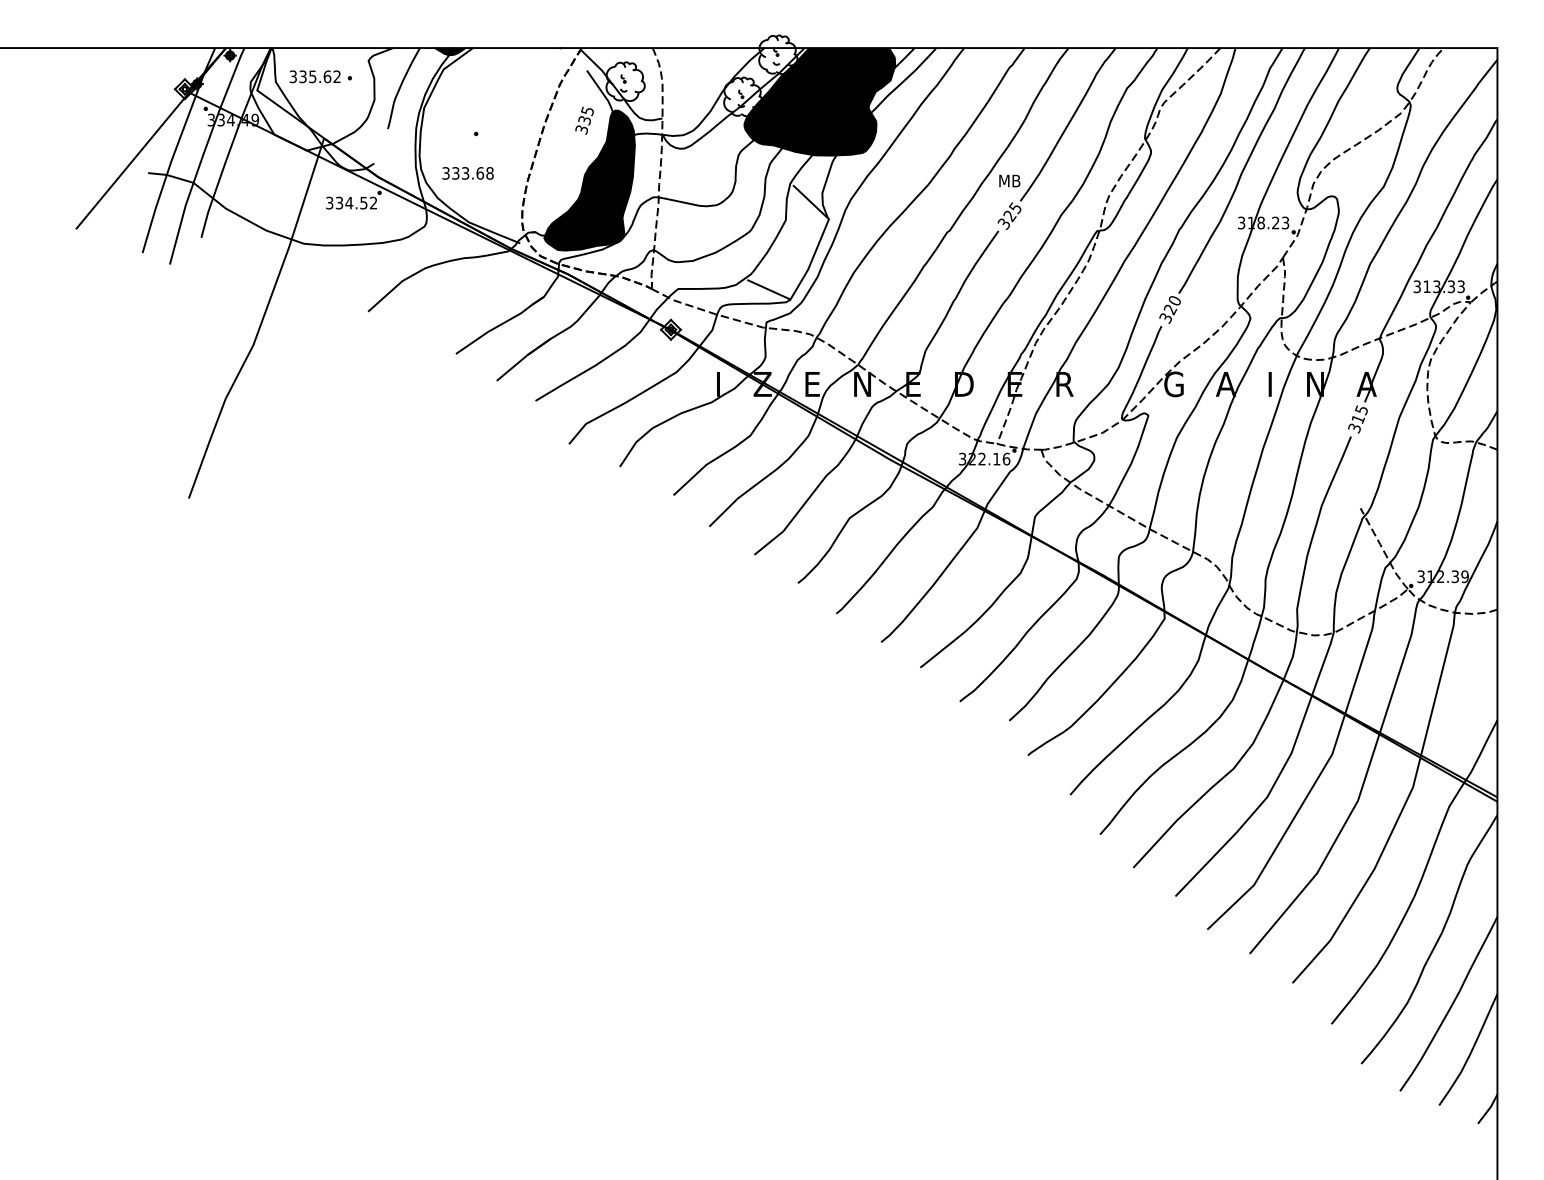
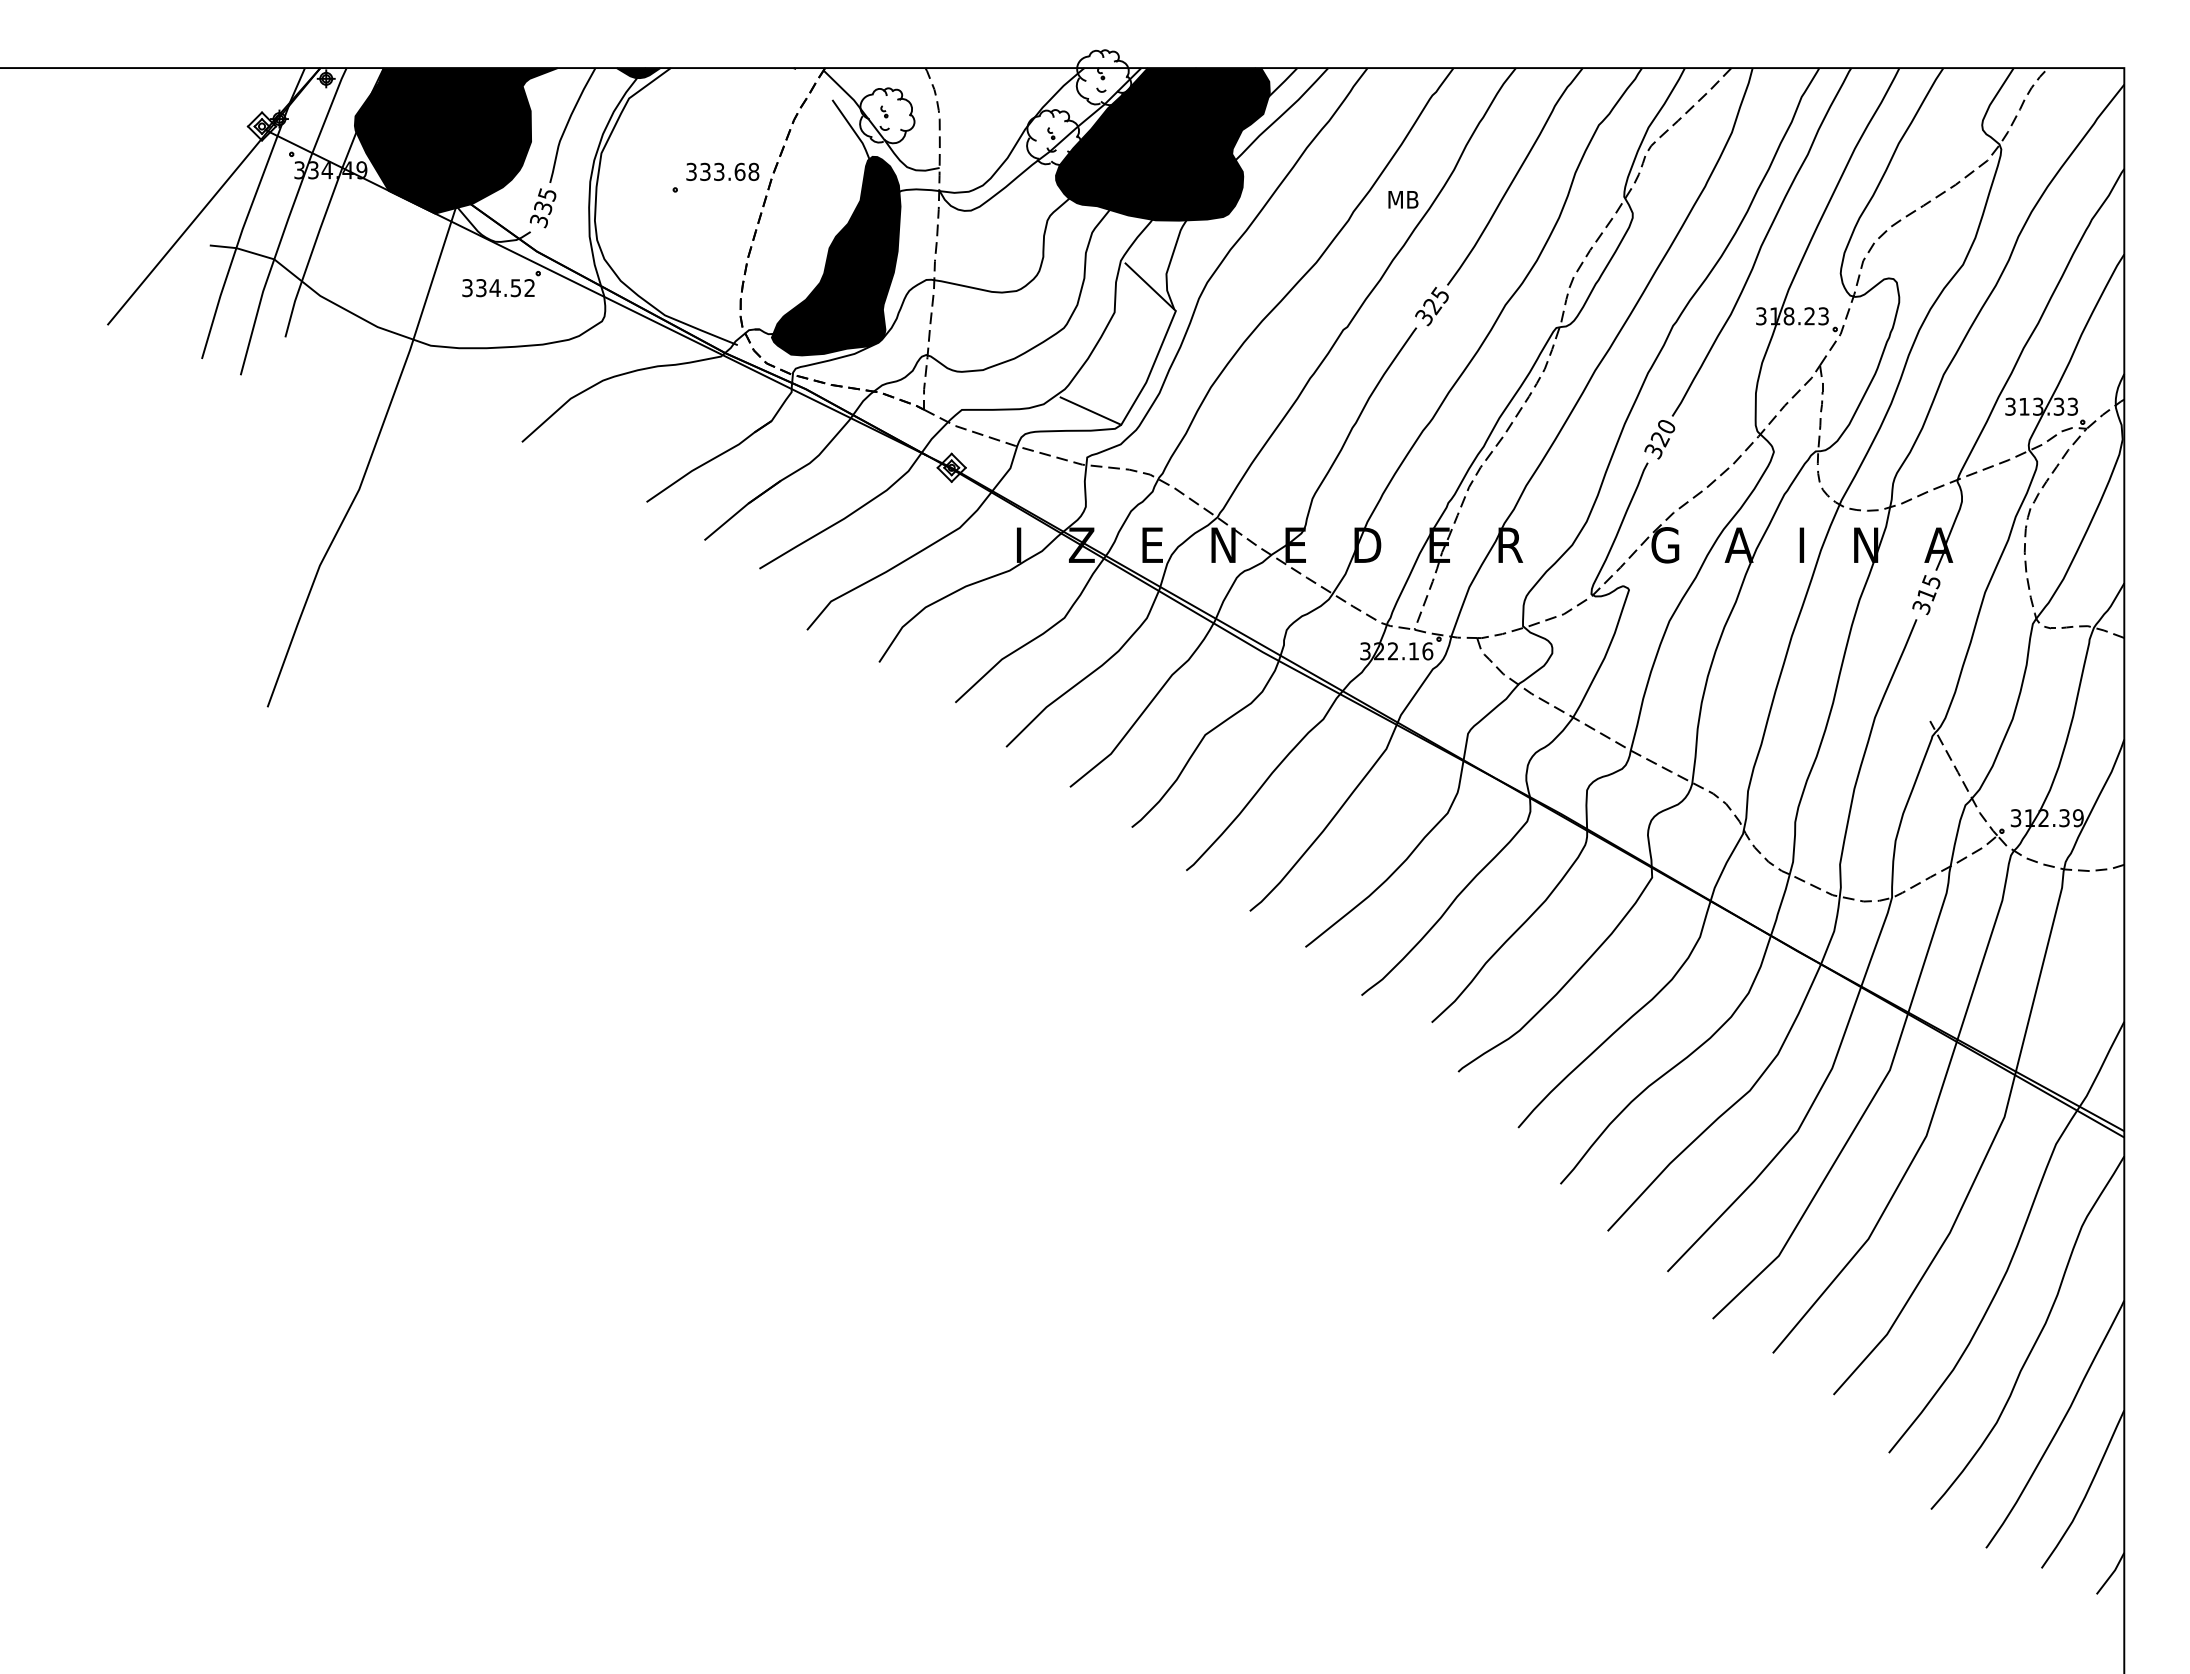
fill: (321, 99) -> (455, 140), added
text: (584, 120) -> (542, 208), moved
text: (467, 173) -> (722, 171), moved
text: (1009, 180) -> (1403, 199), moved

